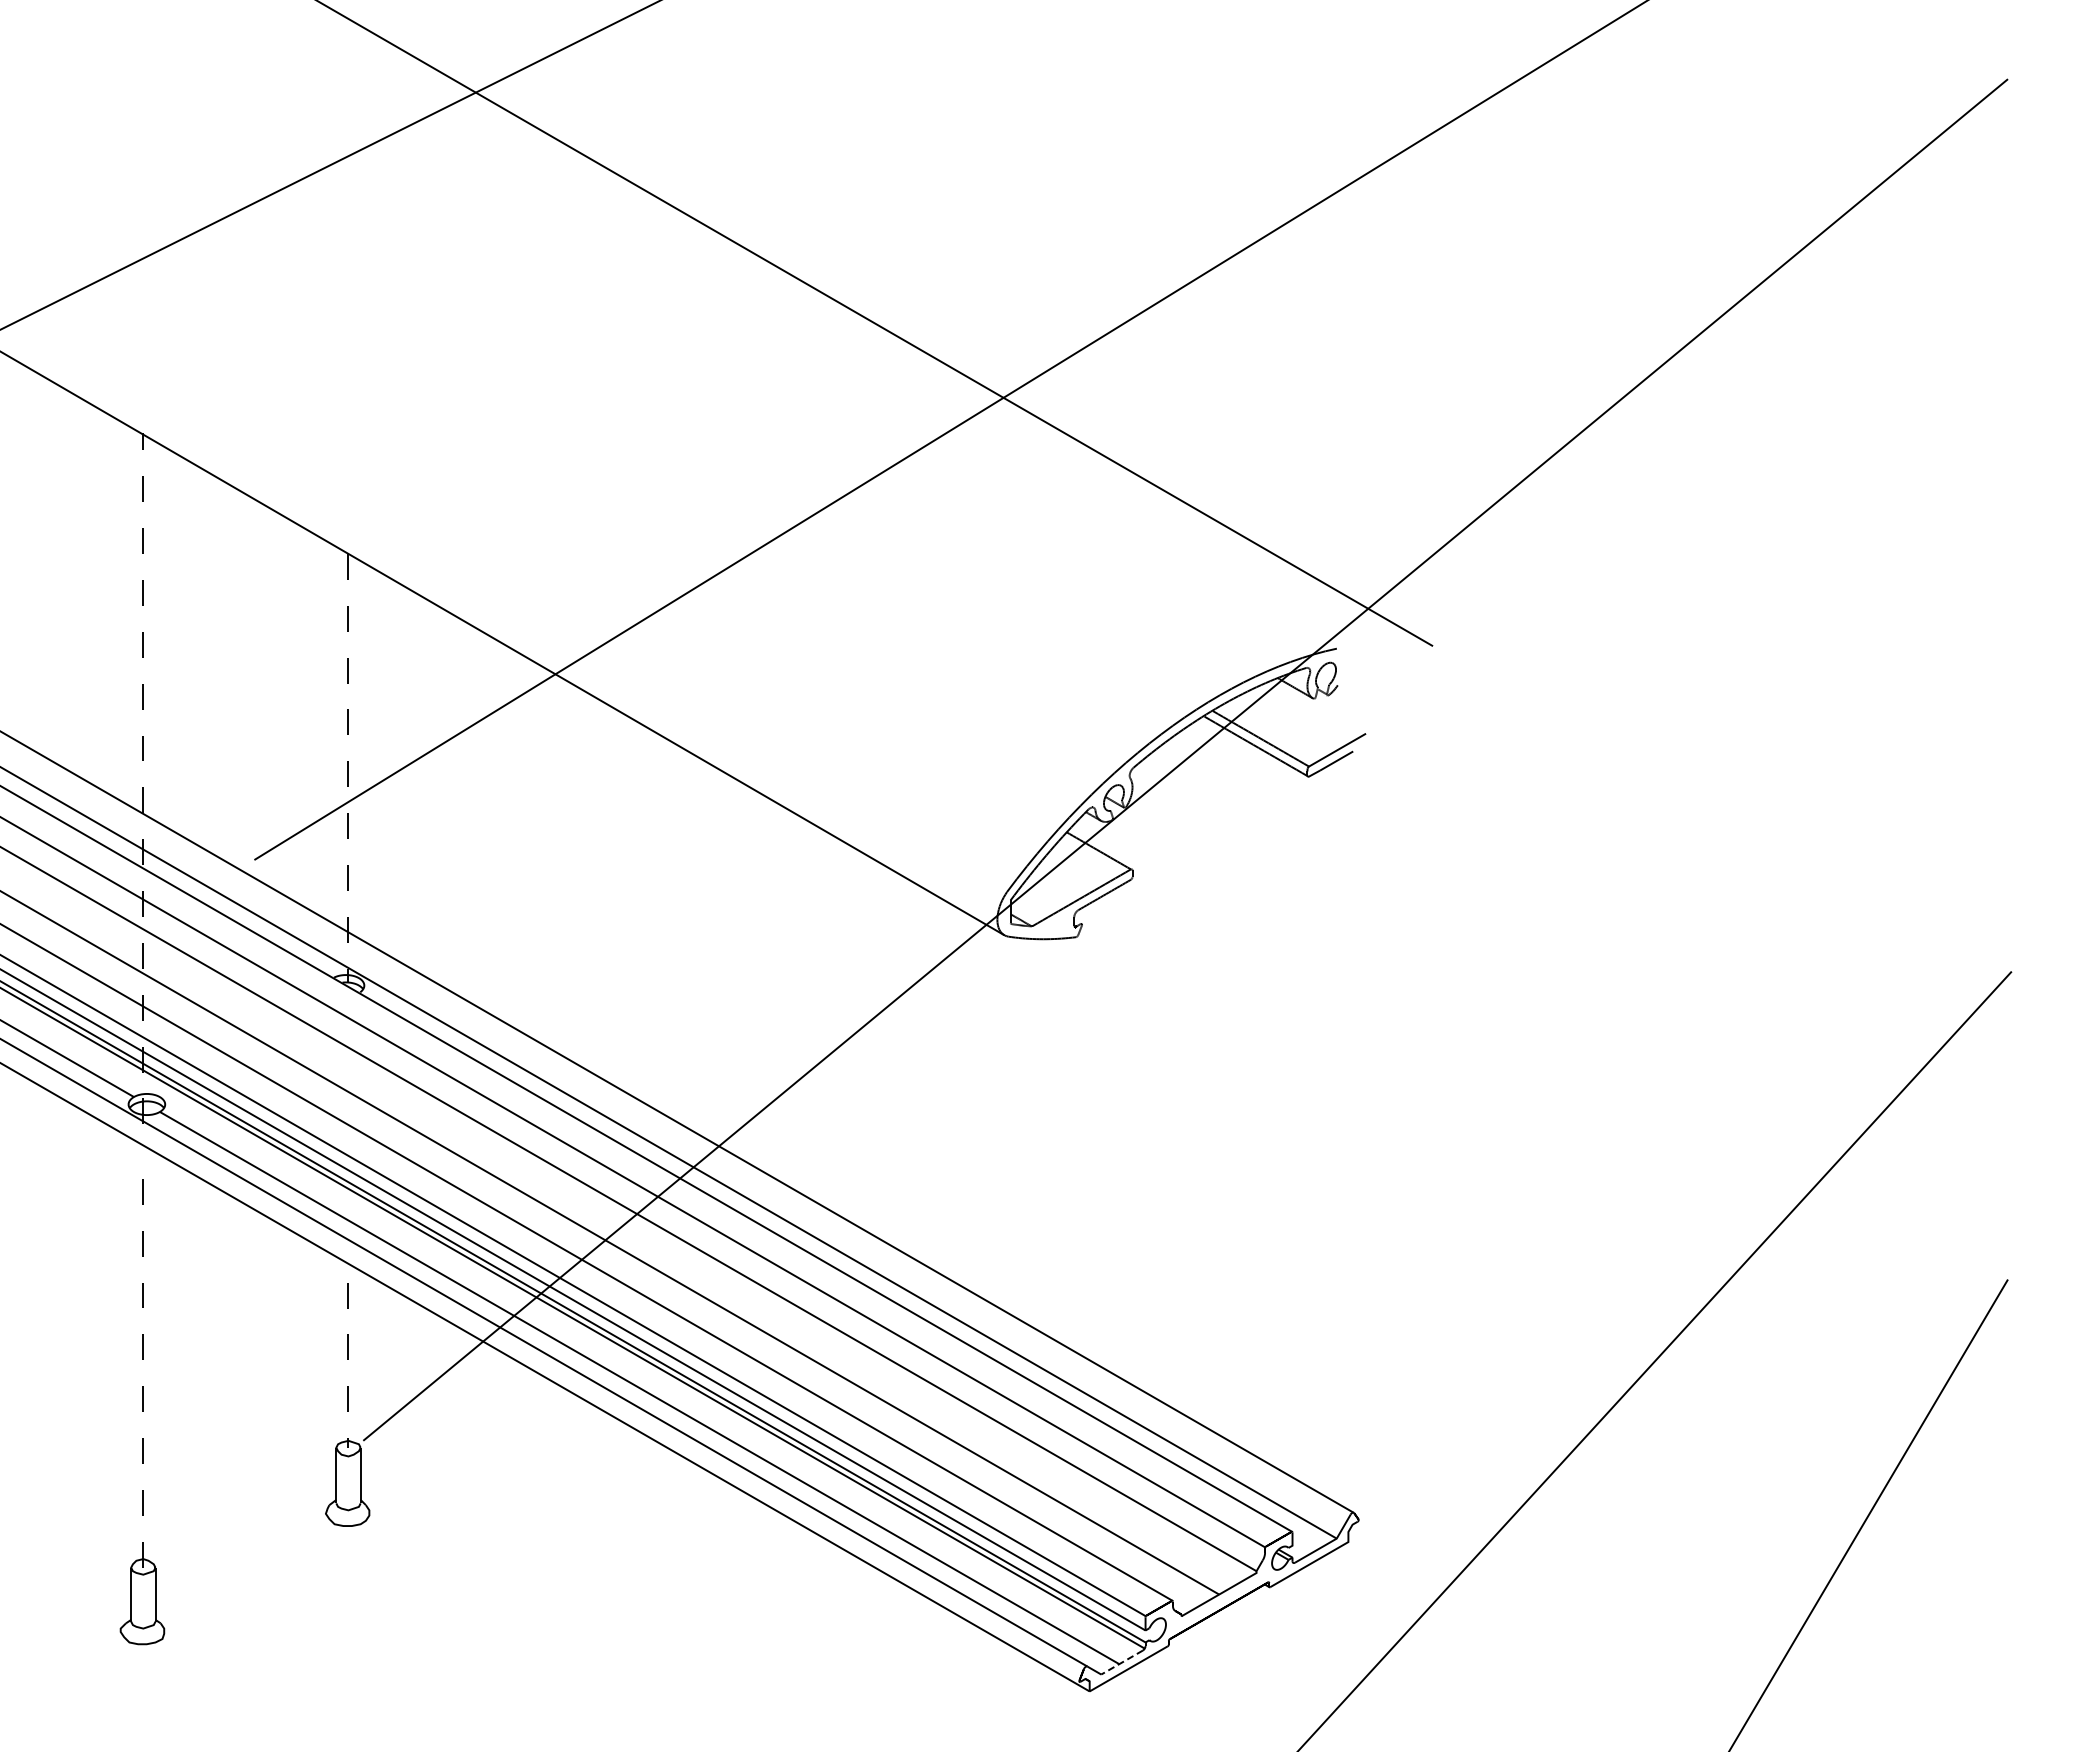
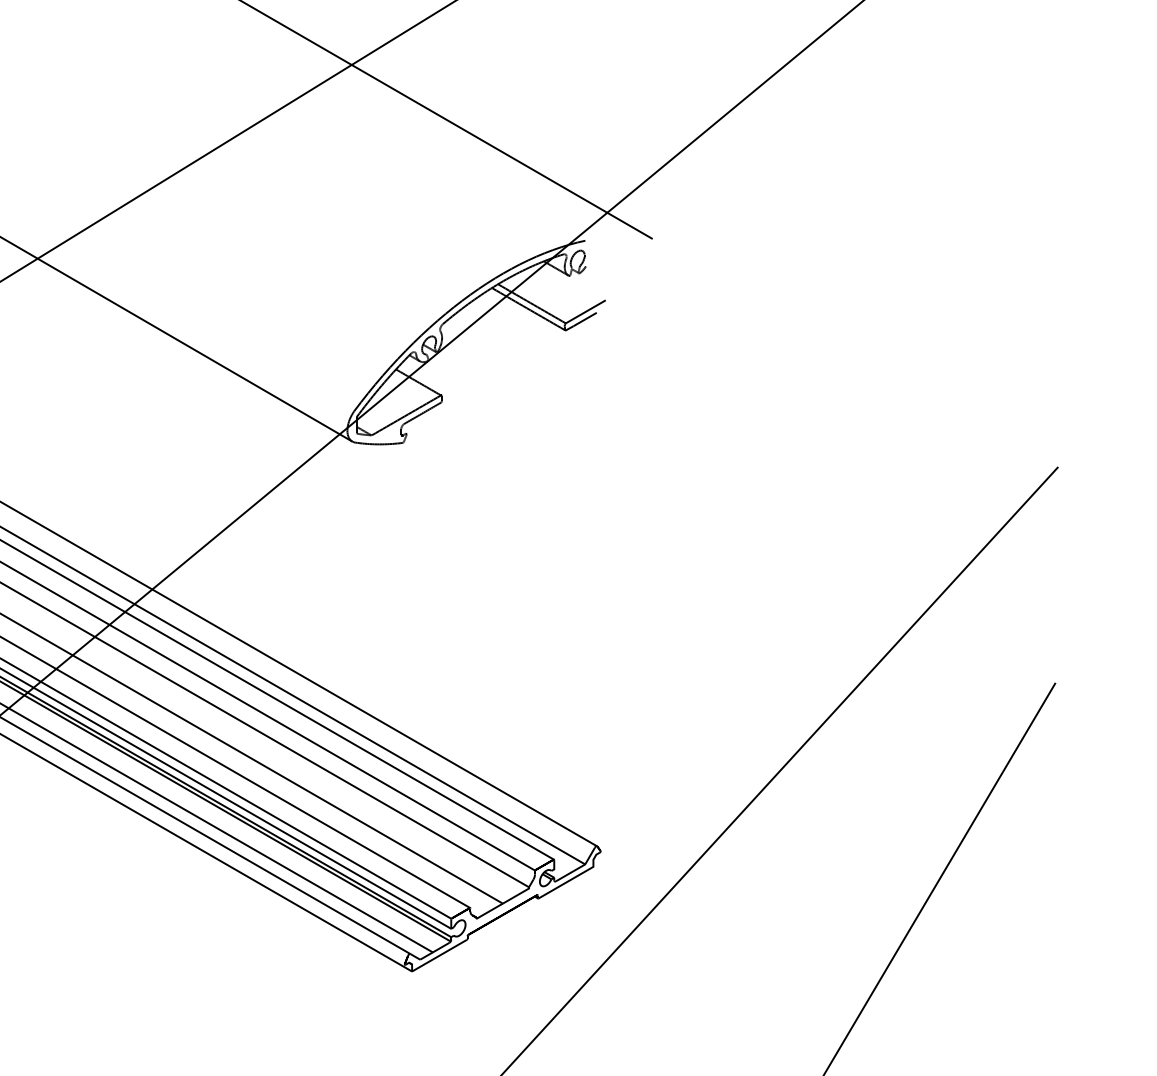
line: (1121, 1662) -> (434, 951), dashed -> solid

